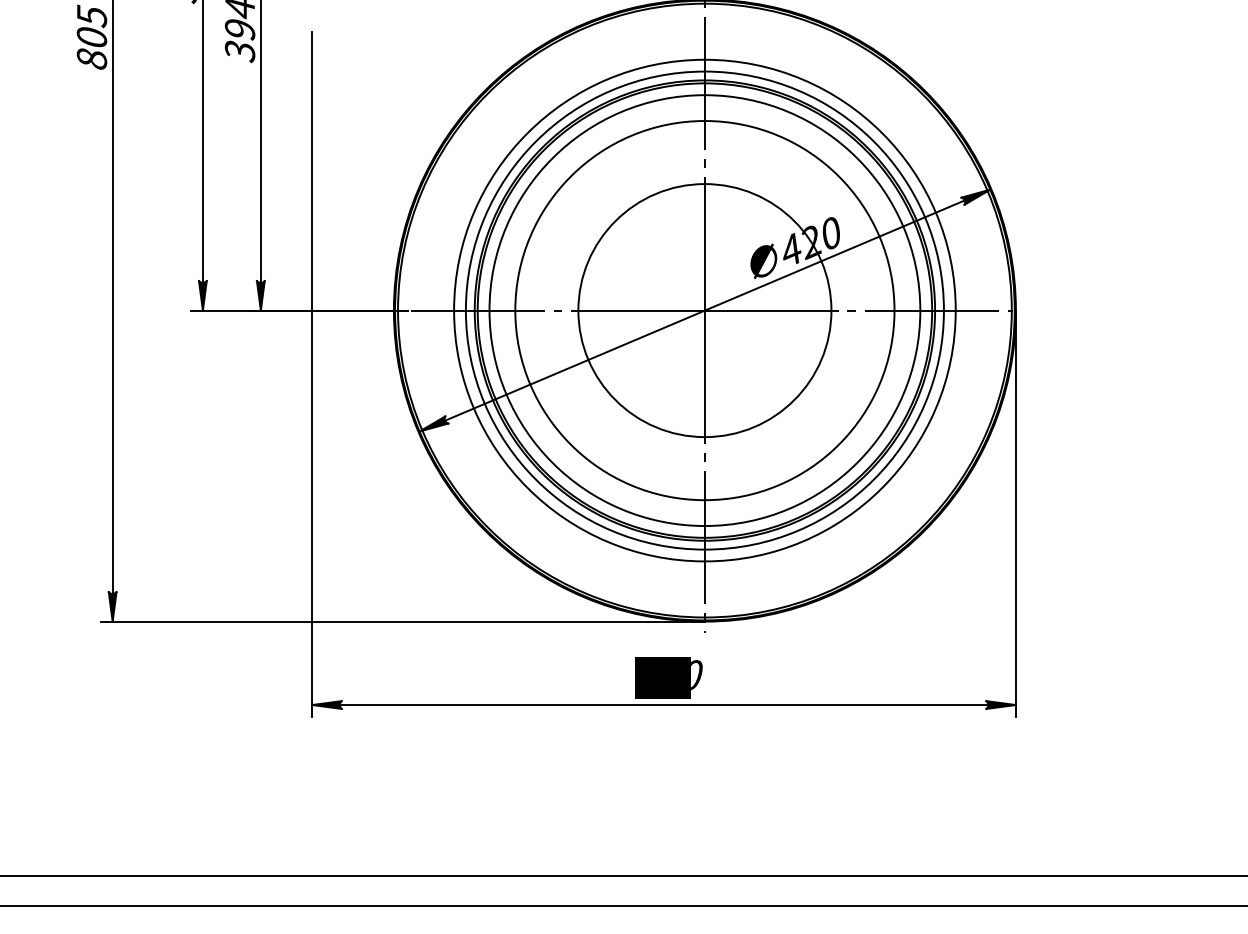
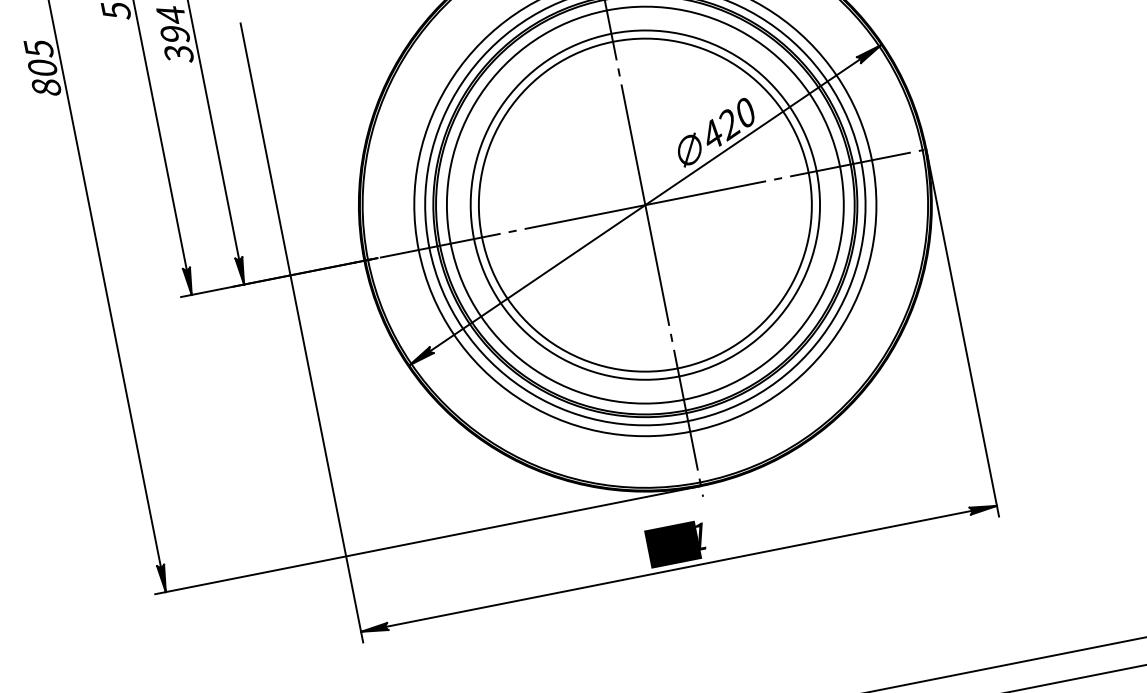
circle: (704, 310) -> (644, 205), size x1.43
text: (696, 675) -> (703, 536), 570 -> 571

